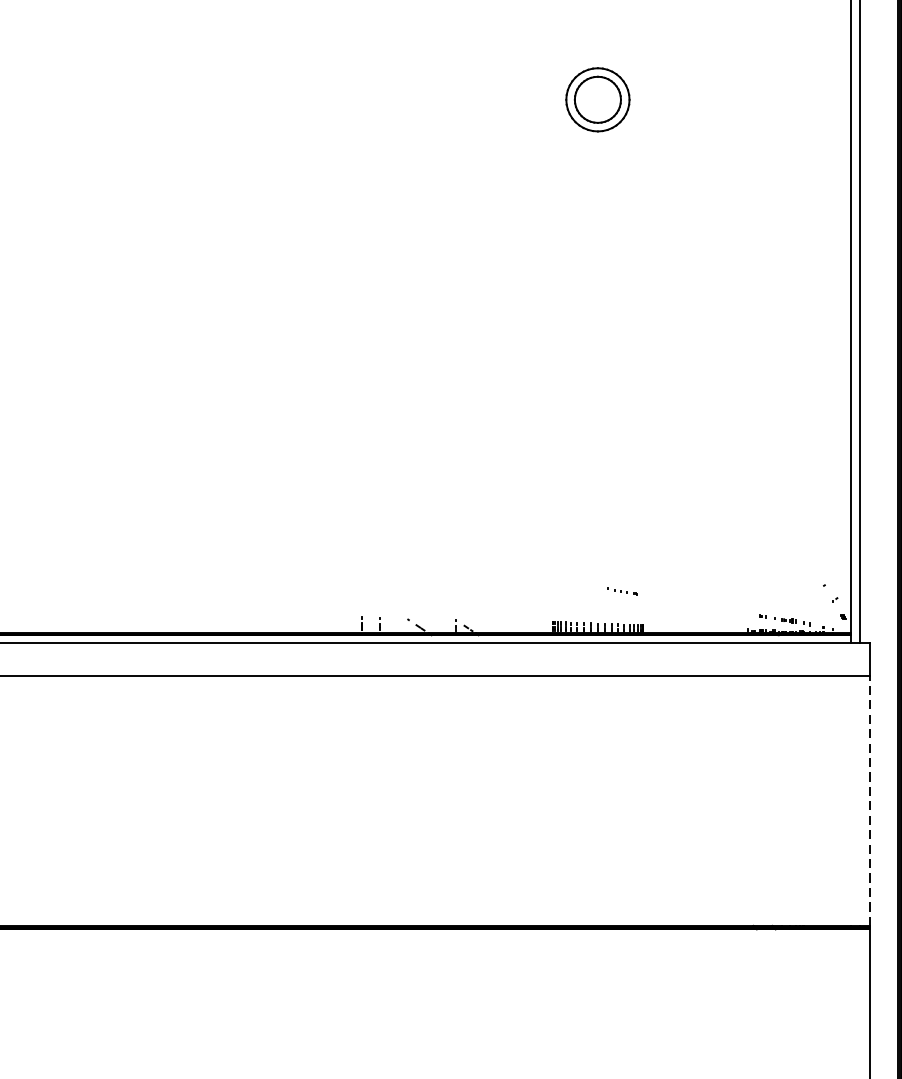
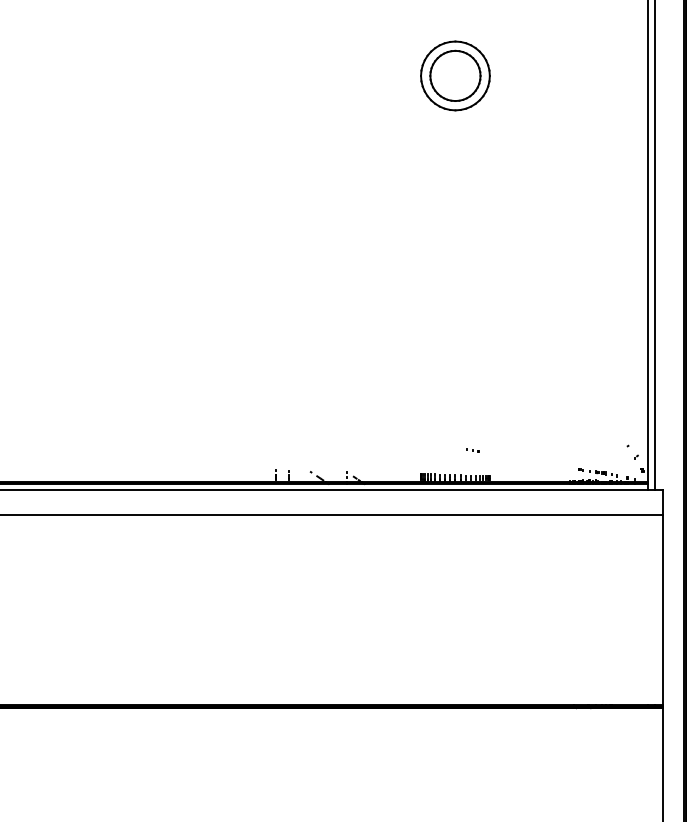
part: (597, 99) -> (455, 75), size x1.43
part: (620, 591) -> (472, 450), size x0.62
line: (869, 799) -> (662, 609), dashed -> solid

